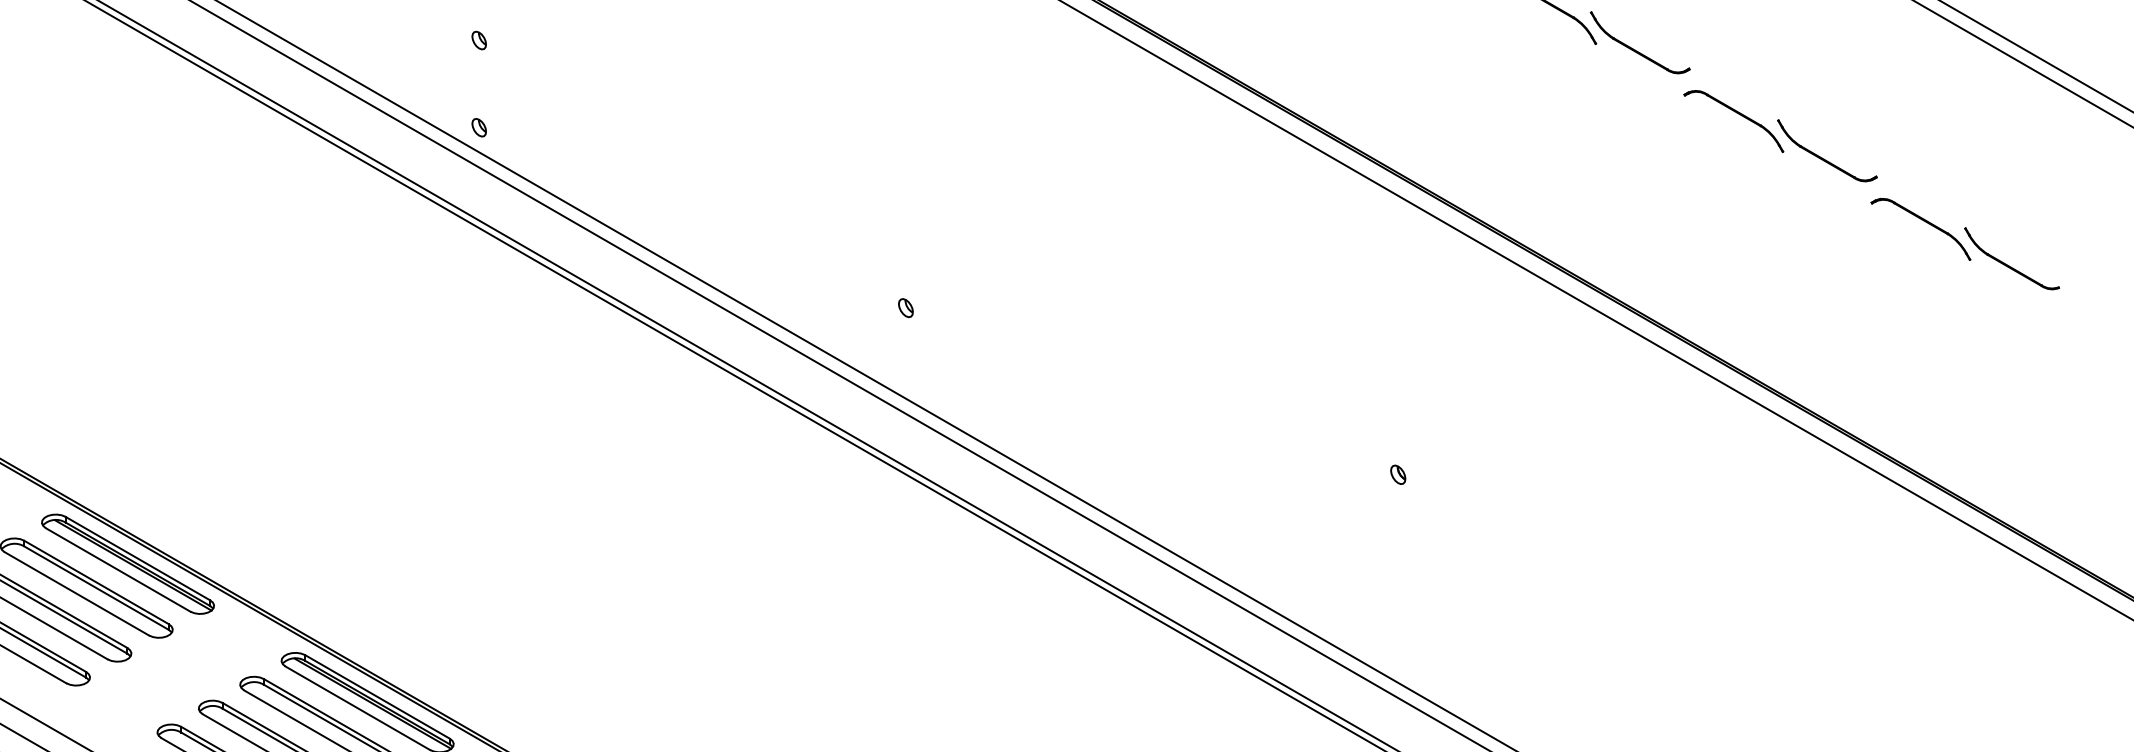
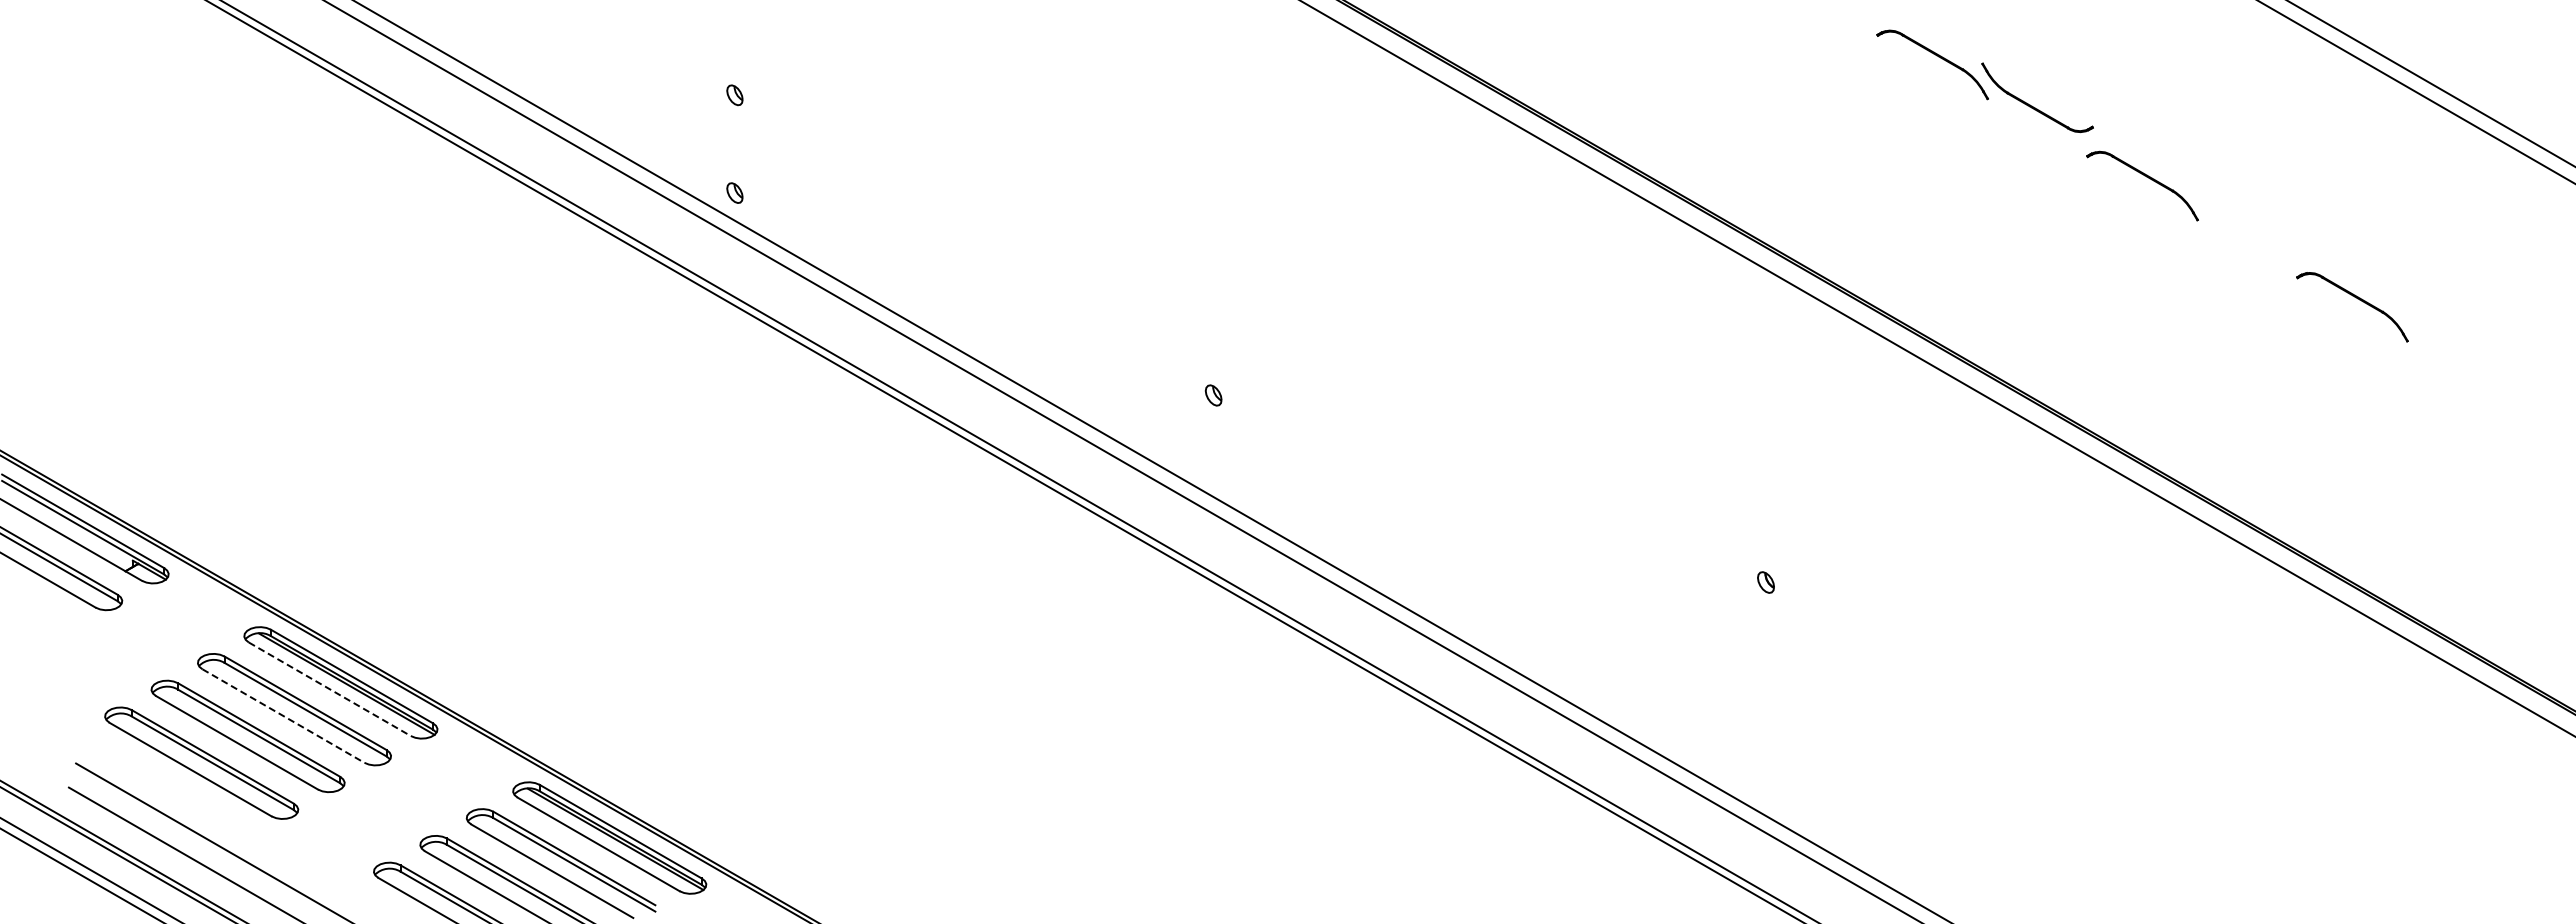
part: (1823, 158) -> (2243, 227), removed
part: (2009, 265) -> (2451, 347), removed
line: (117, 570) -> (329, 689), solid -> dashed
line: (76, 594) -> (283, 716), solid -> dashed

